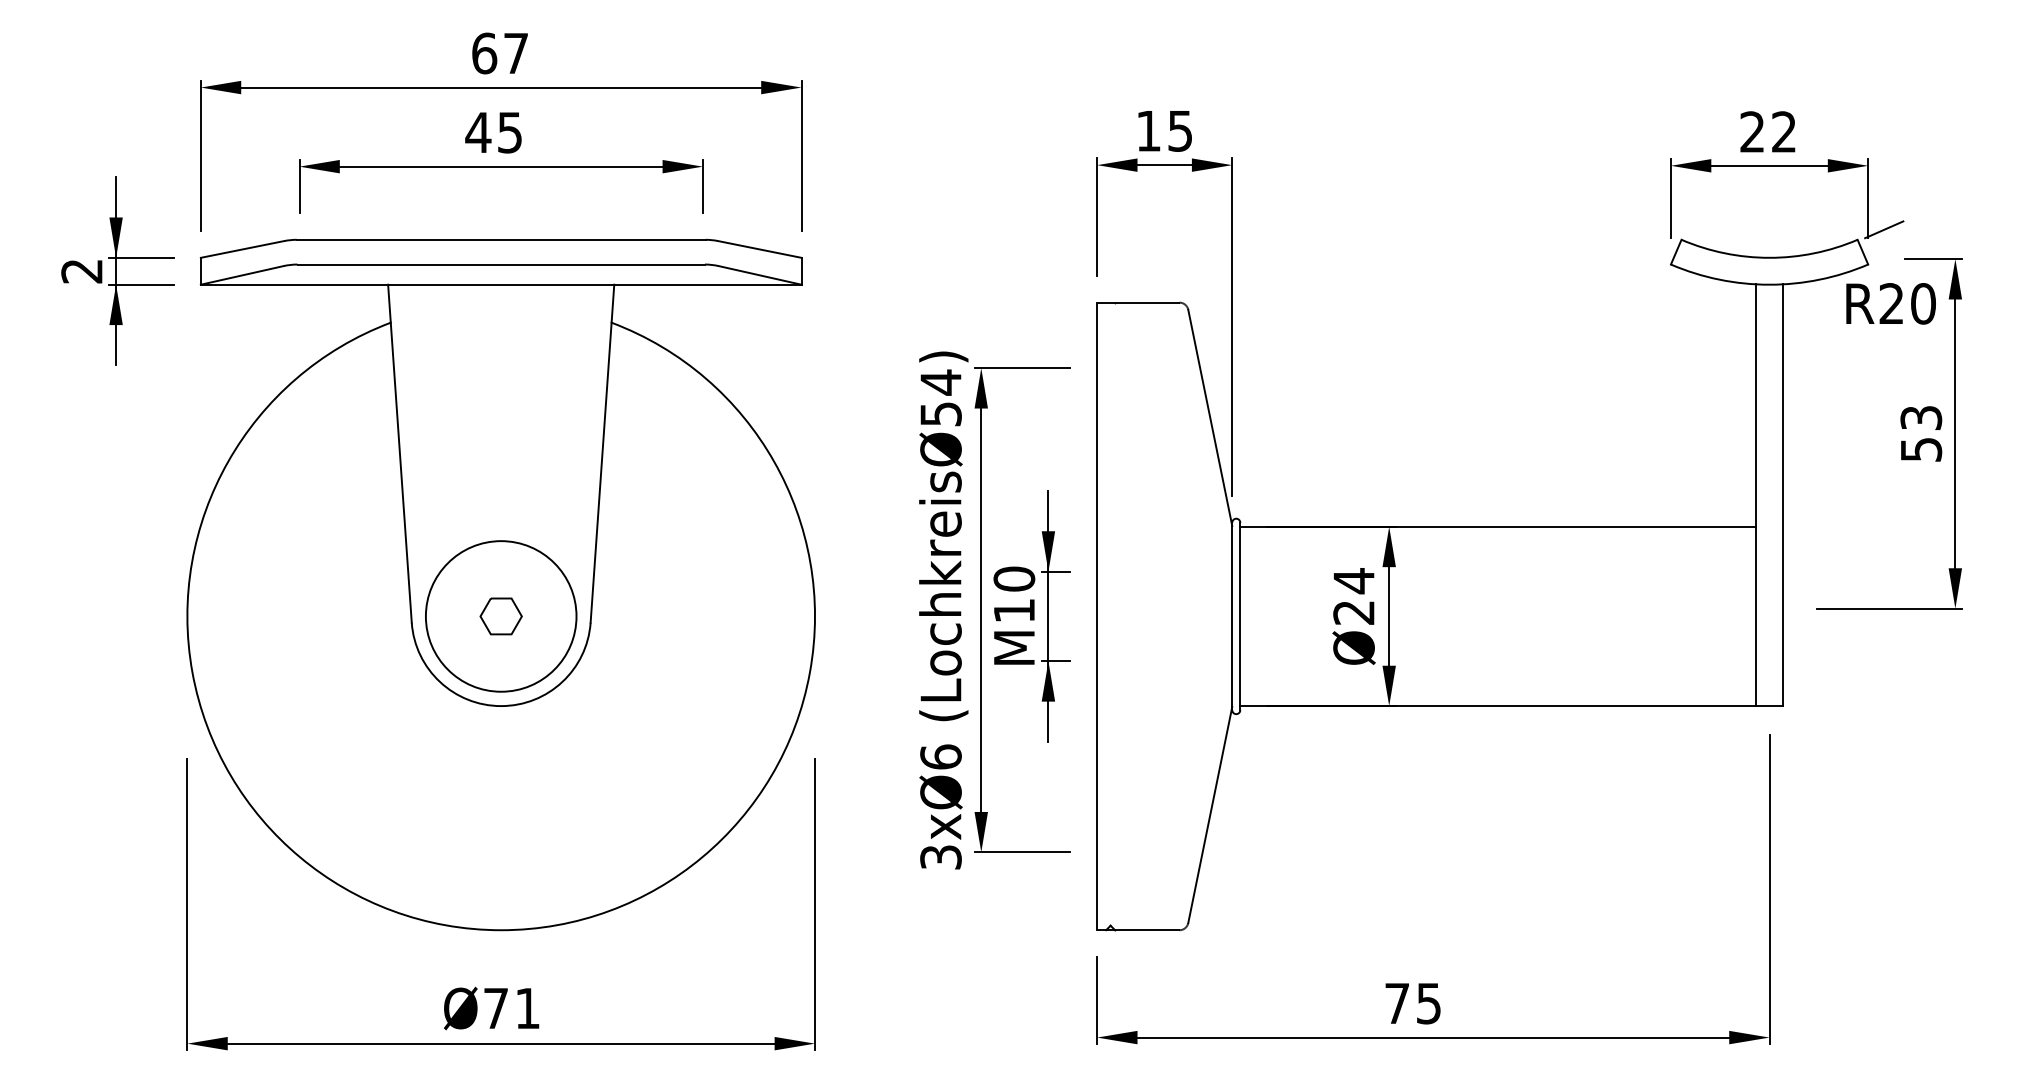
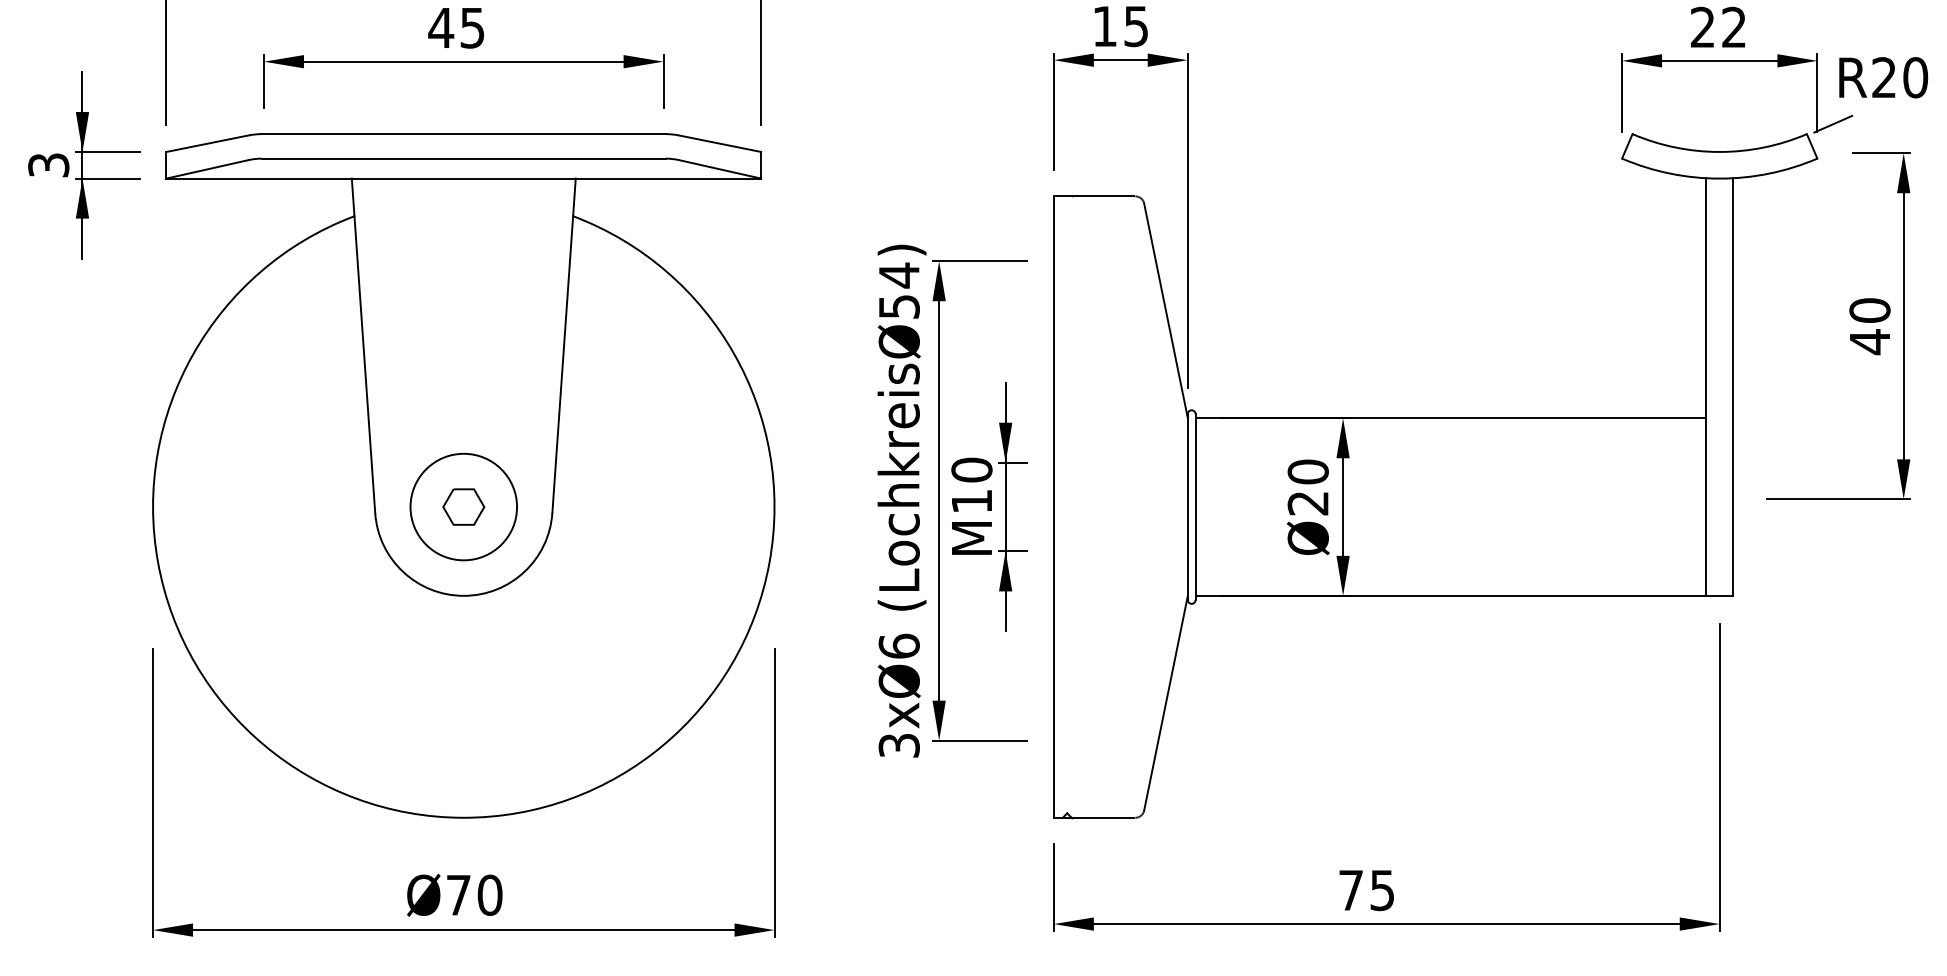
text: (81, 271) -> (48, 165), 2 -> 3
text: (1890, 303) -> (1883, 77), moved
text: (1921, 434) -> (1870, 326), 53 -> 40
text: (1353, 581) -> (1307, 472), Ø24 -> Ø20
circle: (500, 616) -> (463, 507), size x0.71
text: (527, 1008) -> (489, 895), Ø71 -> Ø70

